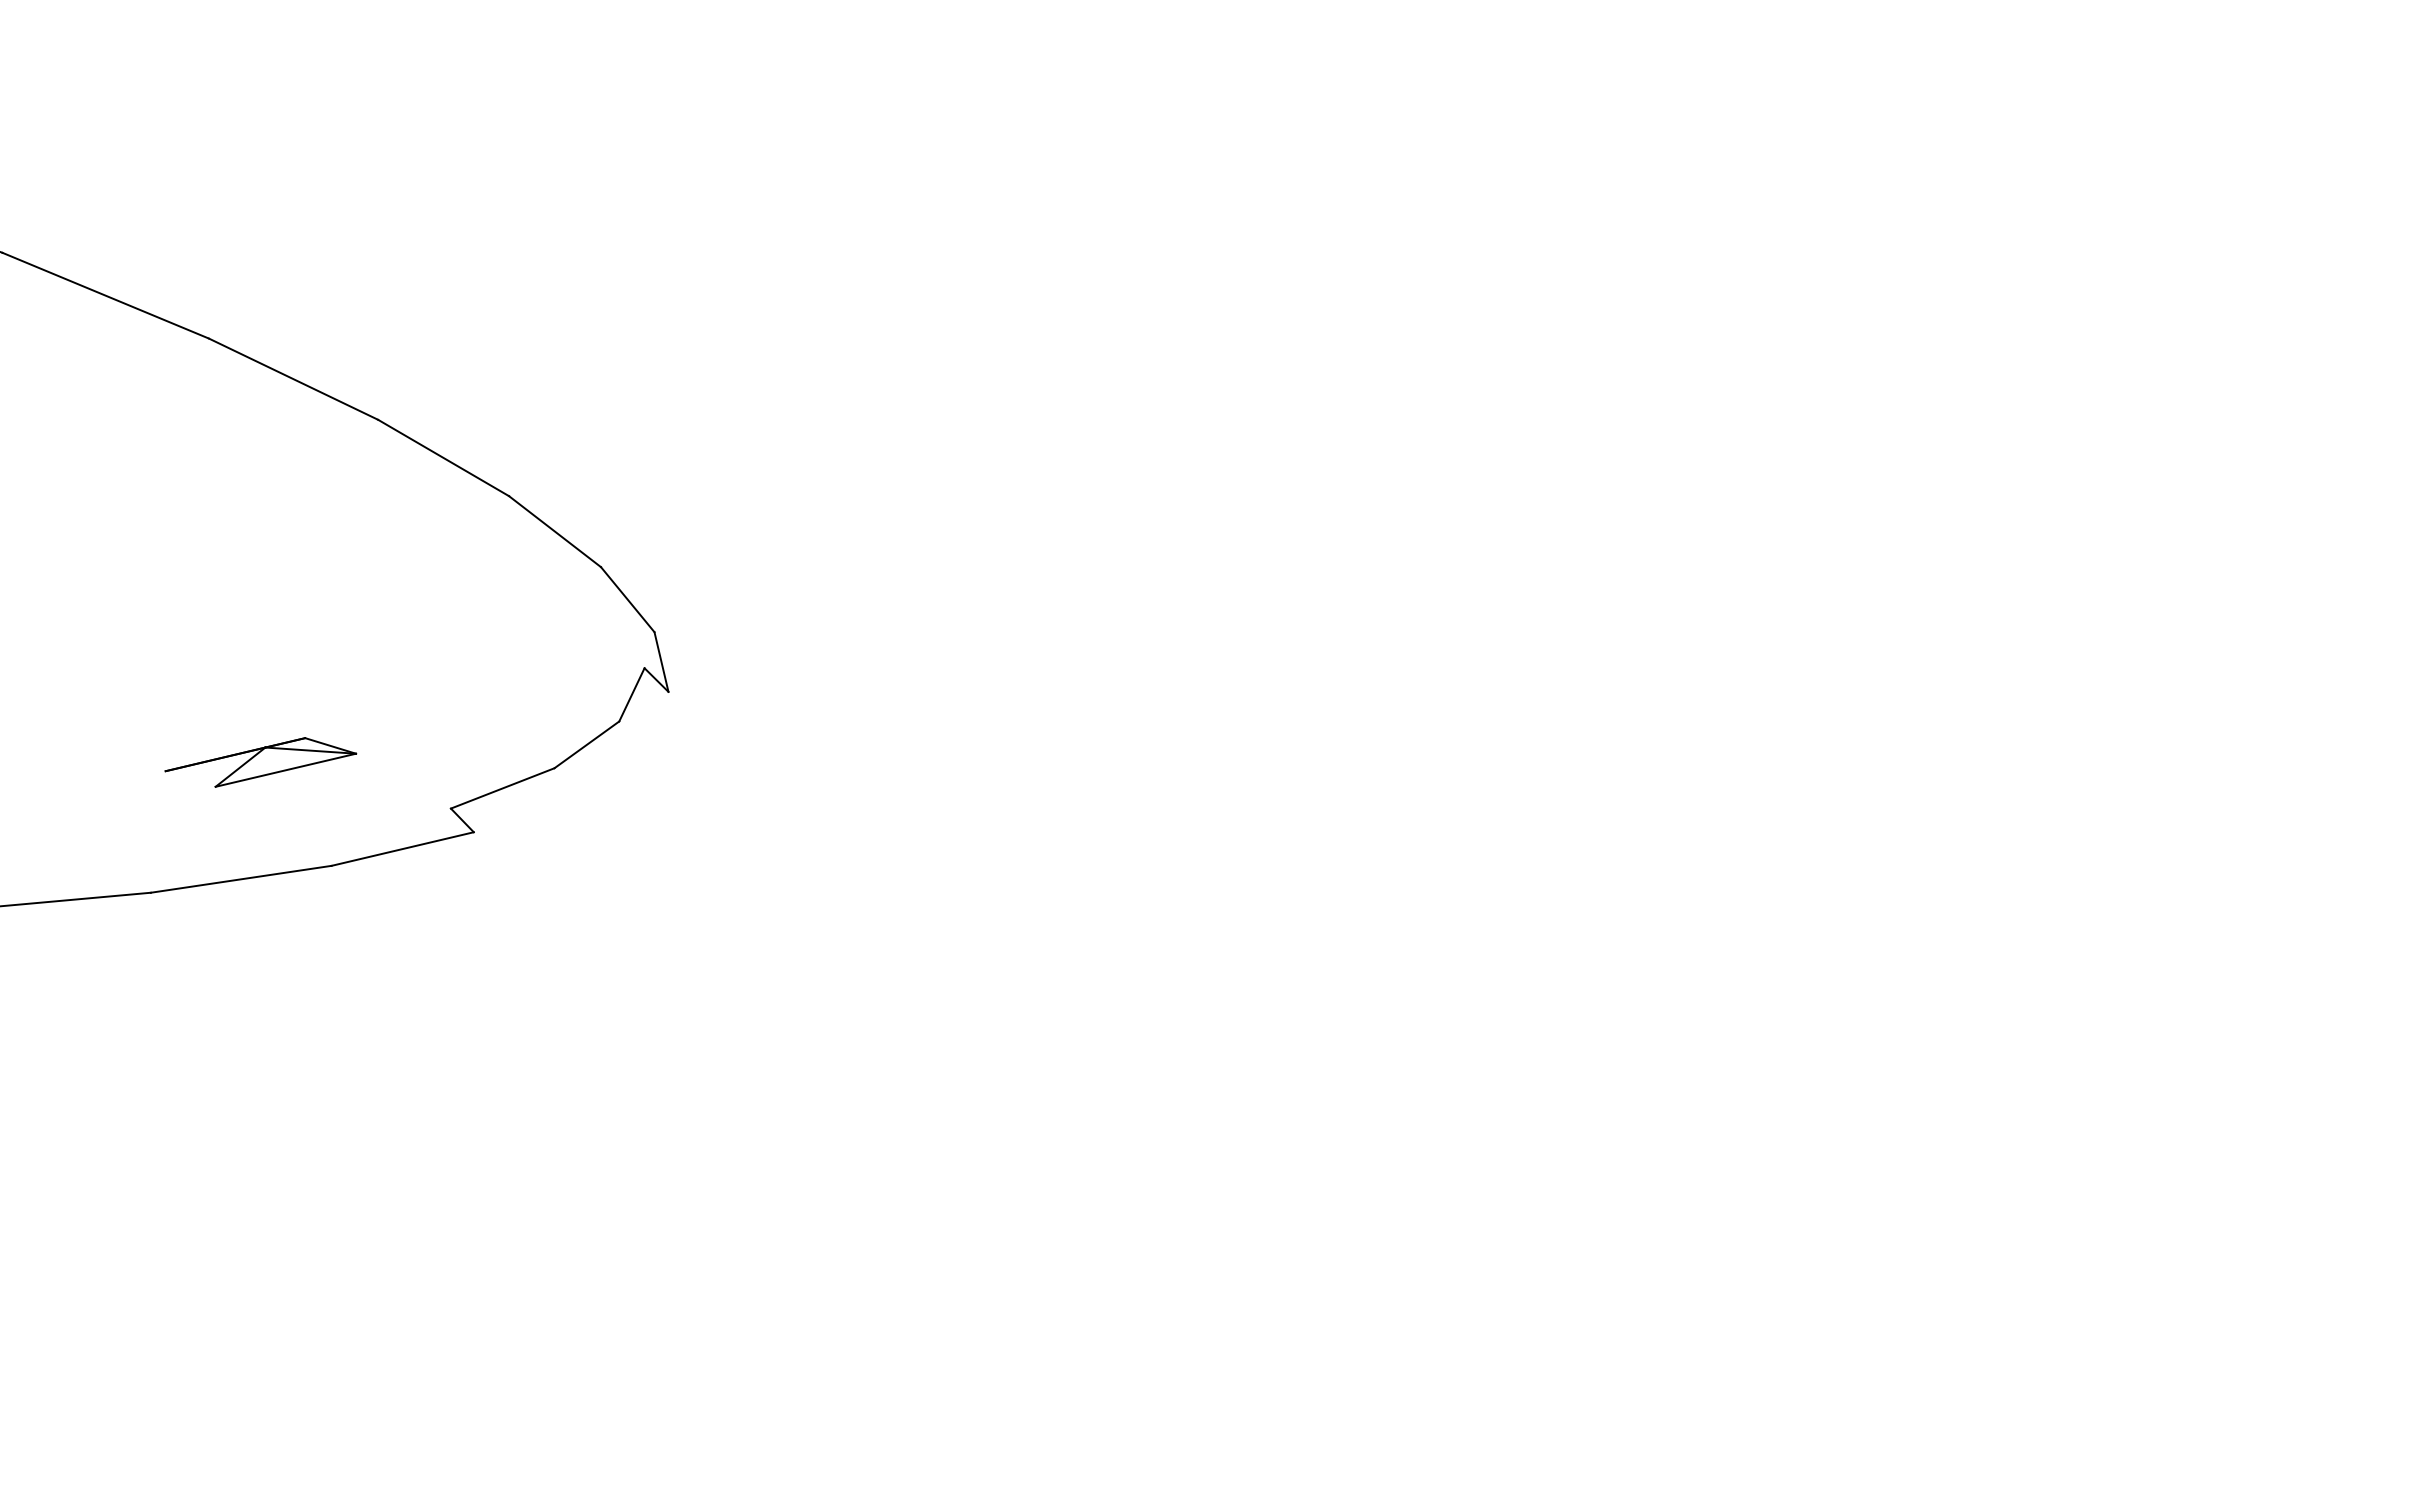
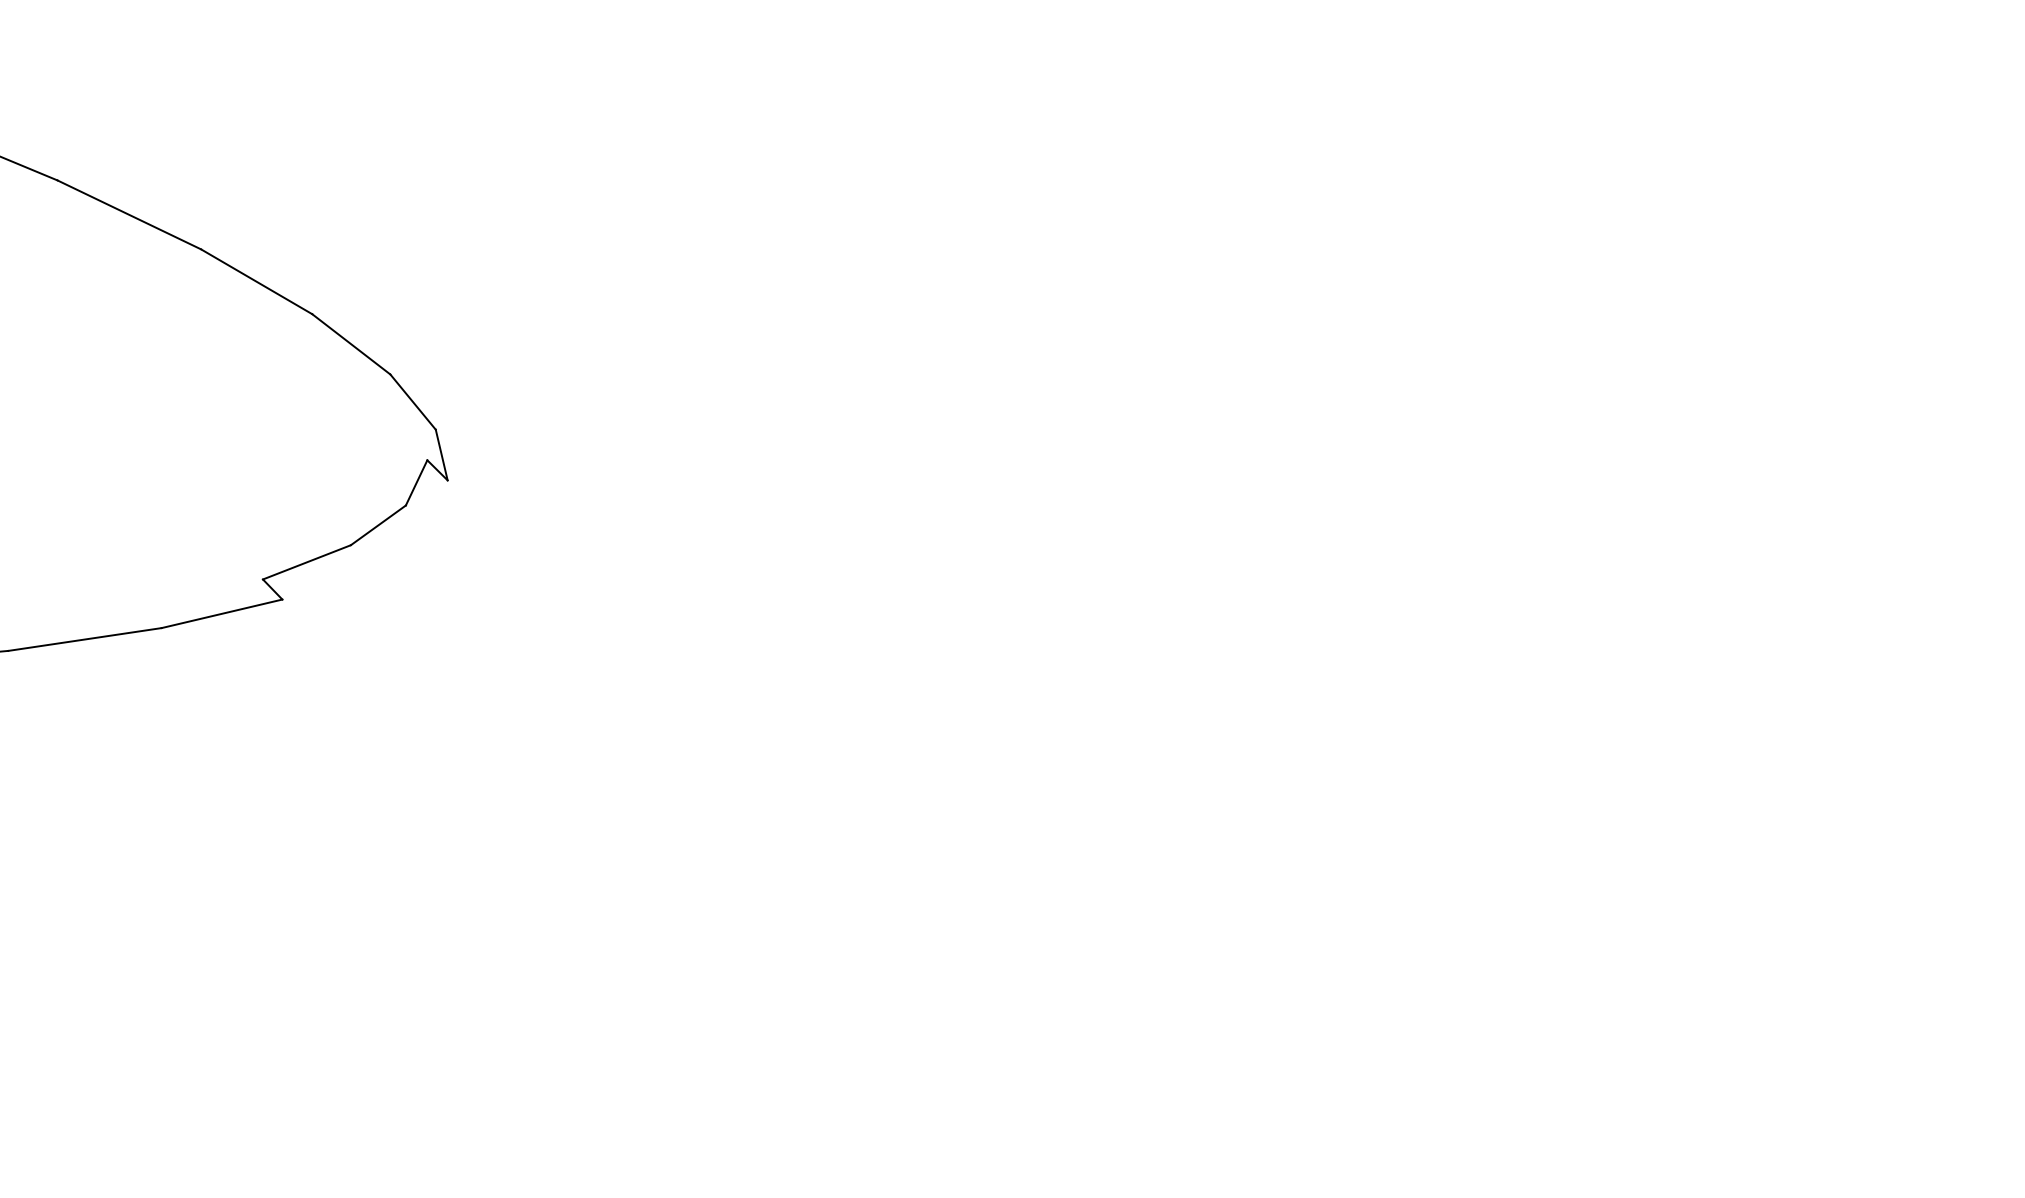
part: (260, 762) -> (101, 540), removed

